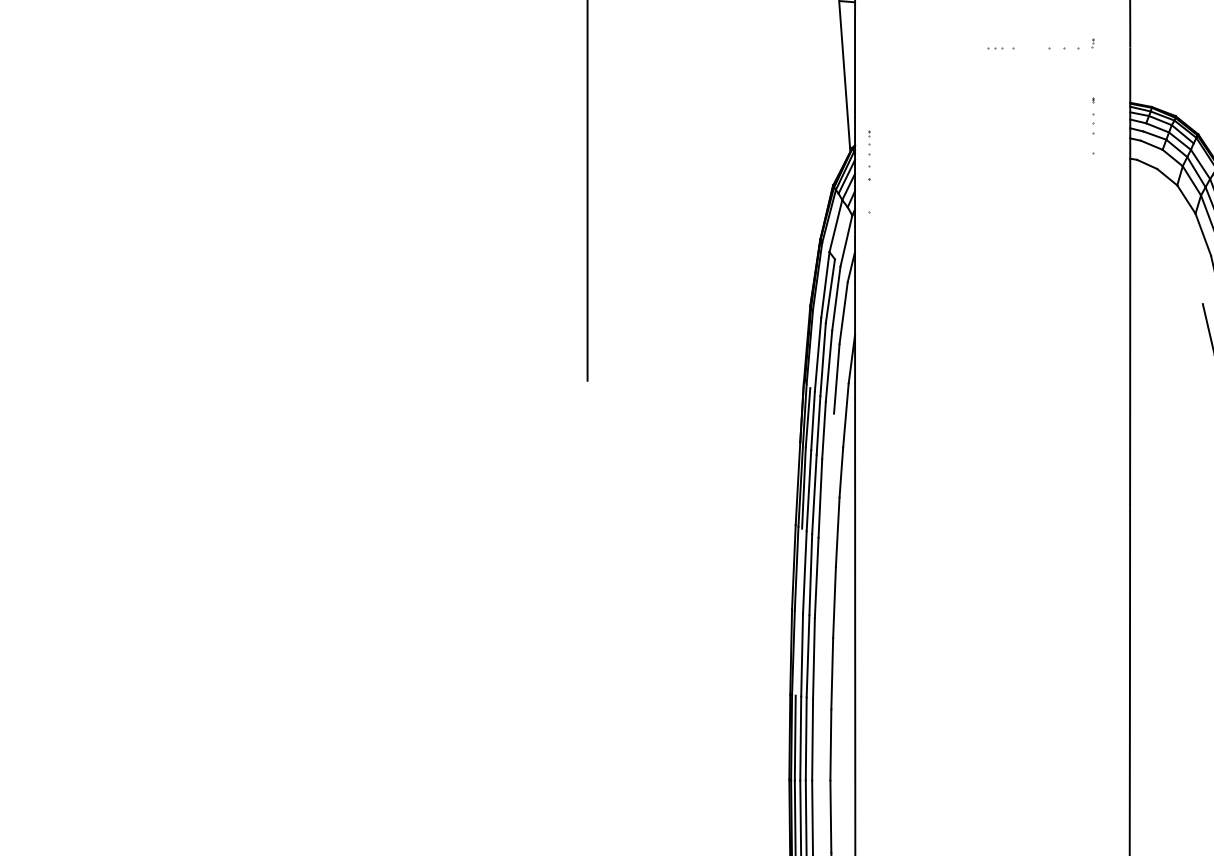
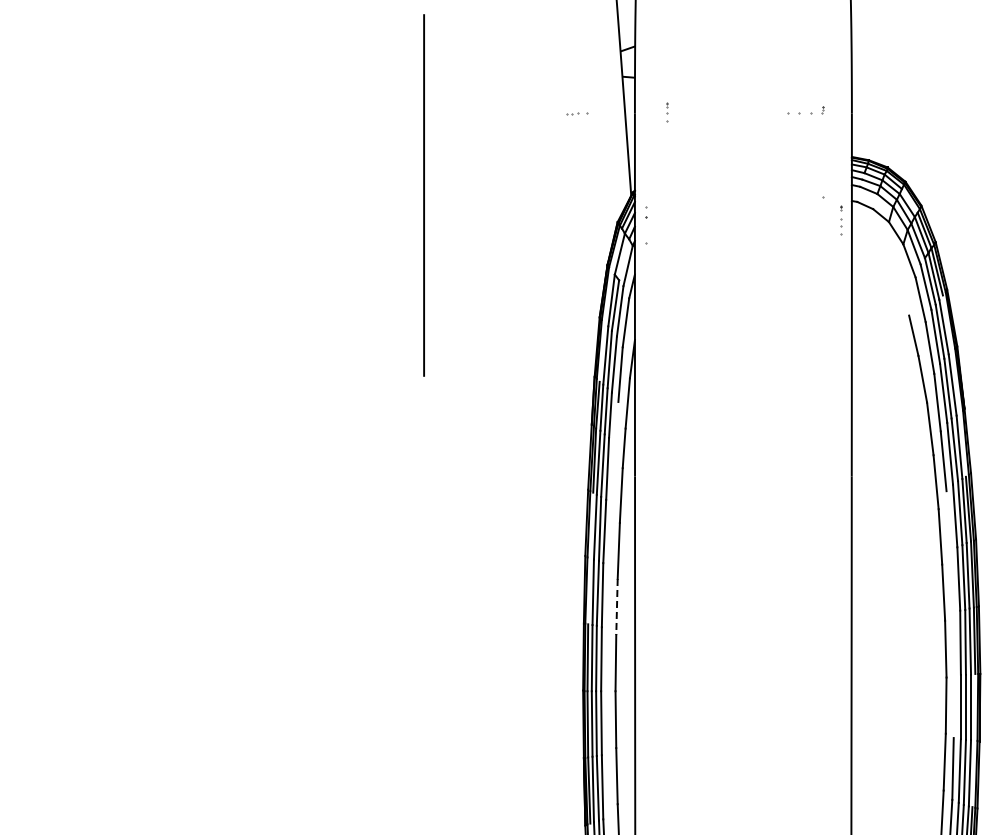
part: (1001, 47) -> (577, 113), moved
part: (1094, 116) -> (841, 220), moved
part: (869, 142) -> (667, 112), moved
line: (831, 674) -> (616, 607), solid -> dashed

